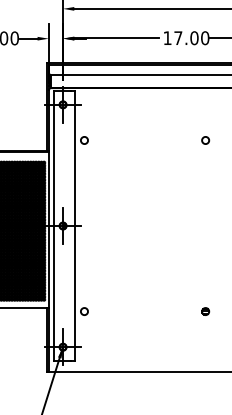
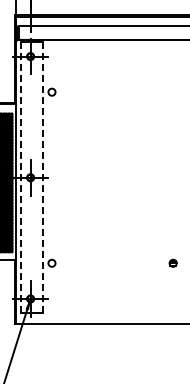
circle: (205, 140) -> (173, 92), removed
line: (53, 226) -> (21, 178), solid -> dashed
line: (75, 226) -> (43, 178), solid -> dashed

